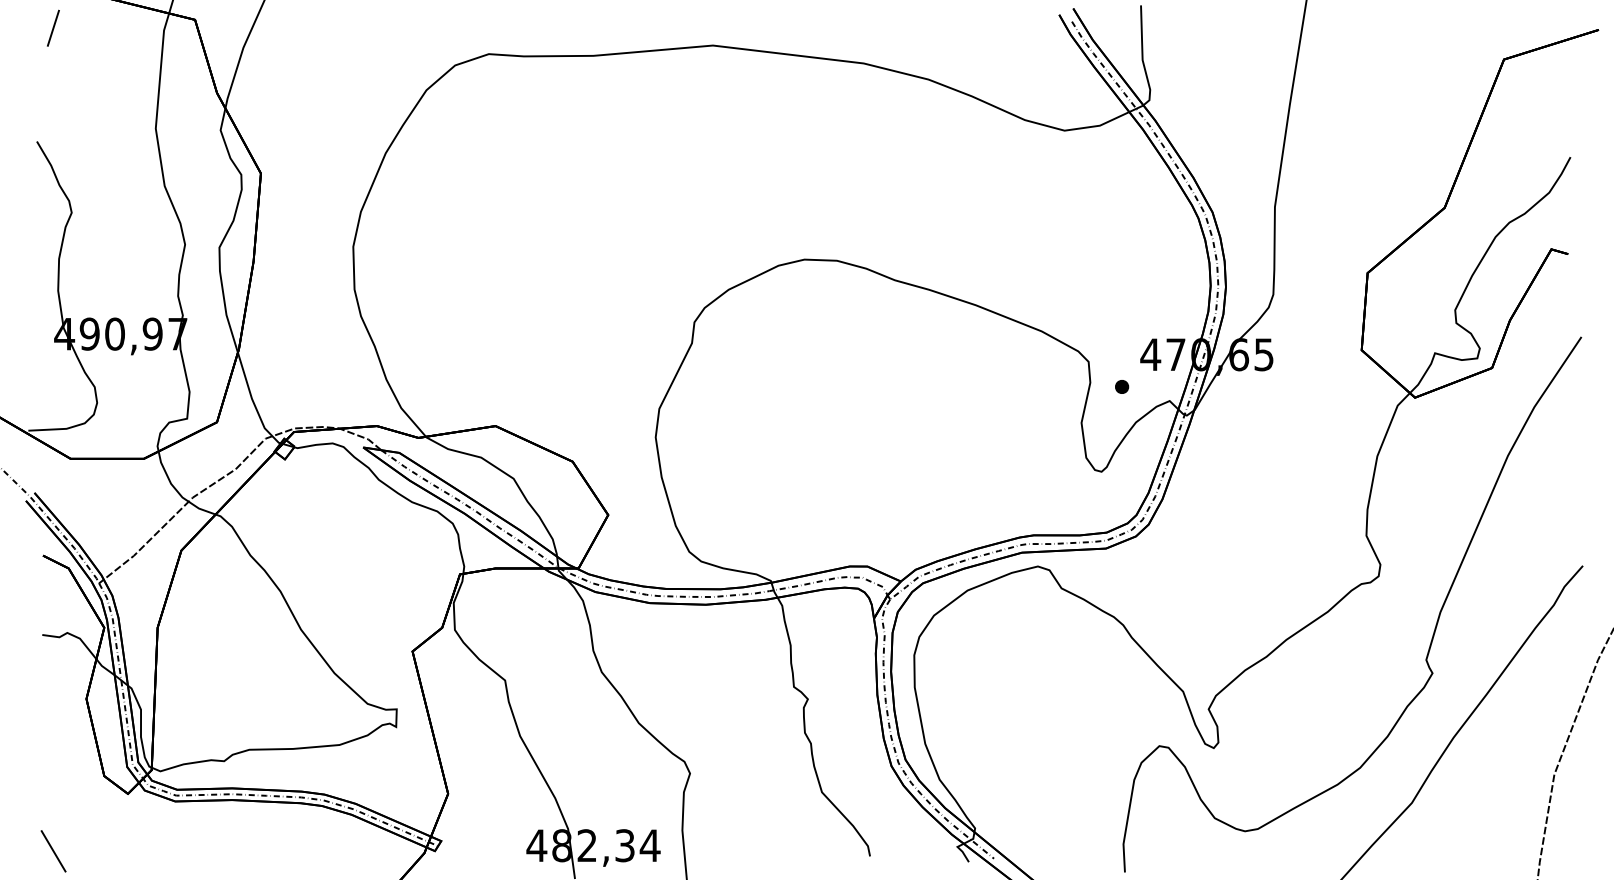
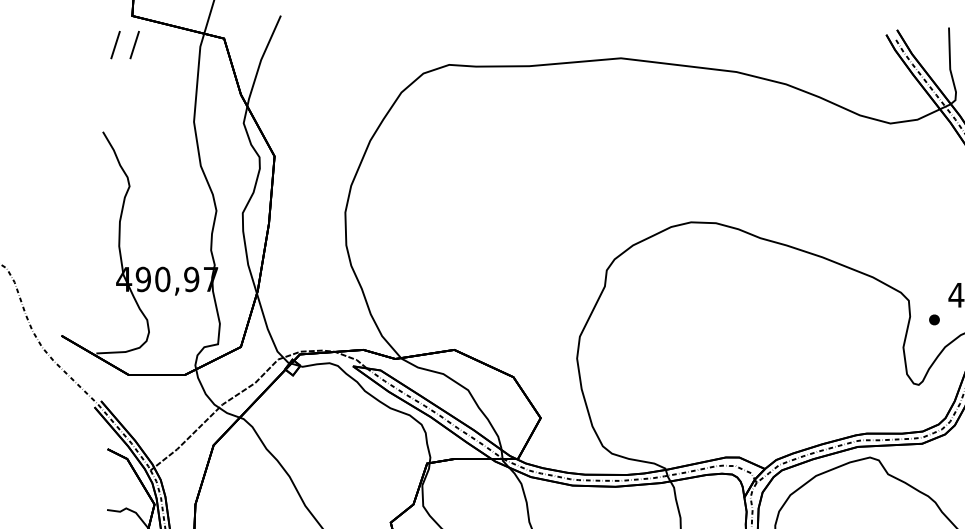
line: (78, 27) -> (134, 44), added

